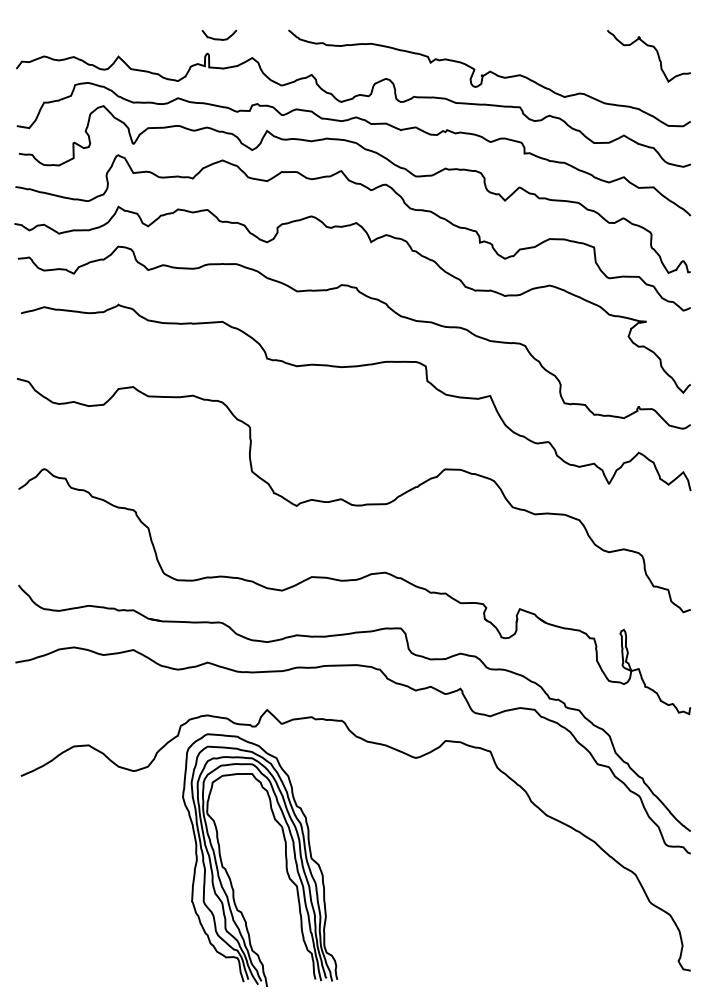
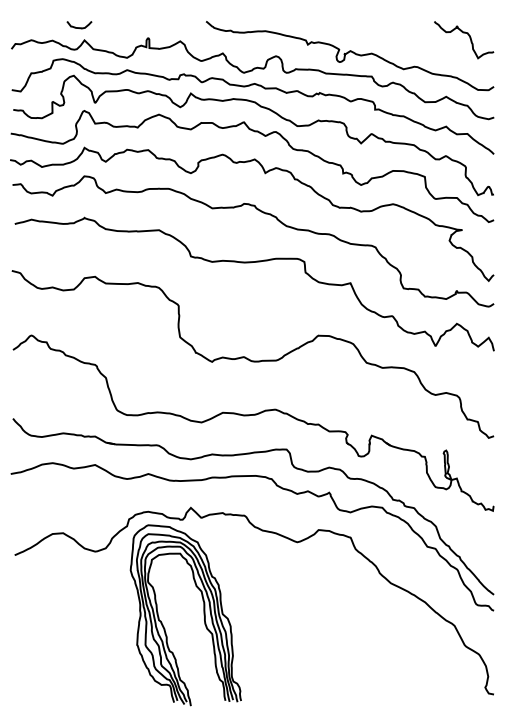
curve: (219, 38) -> (79, 27), moved

